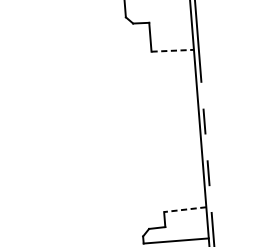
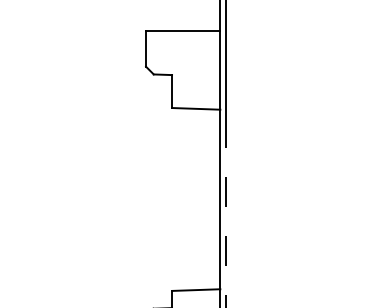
line: (172, 50) -> (196, 108), dashed -> solid
line: (184, 210) -> (195, 290), dashed -> solid

